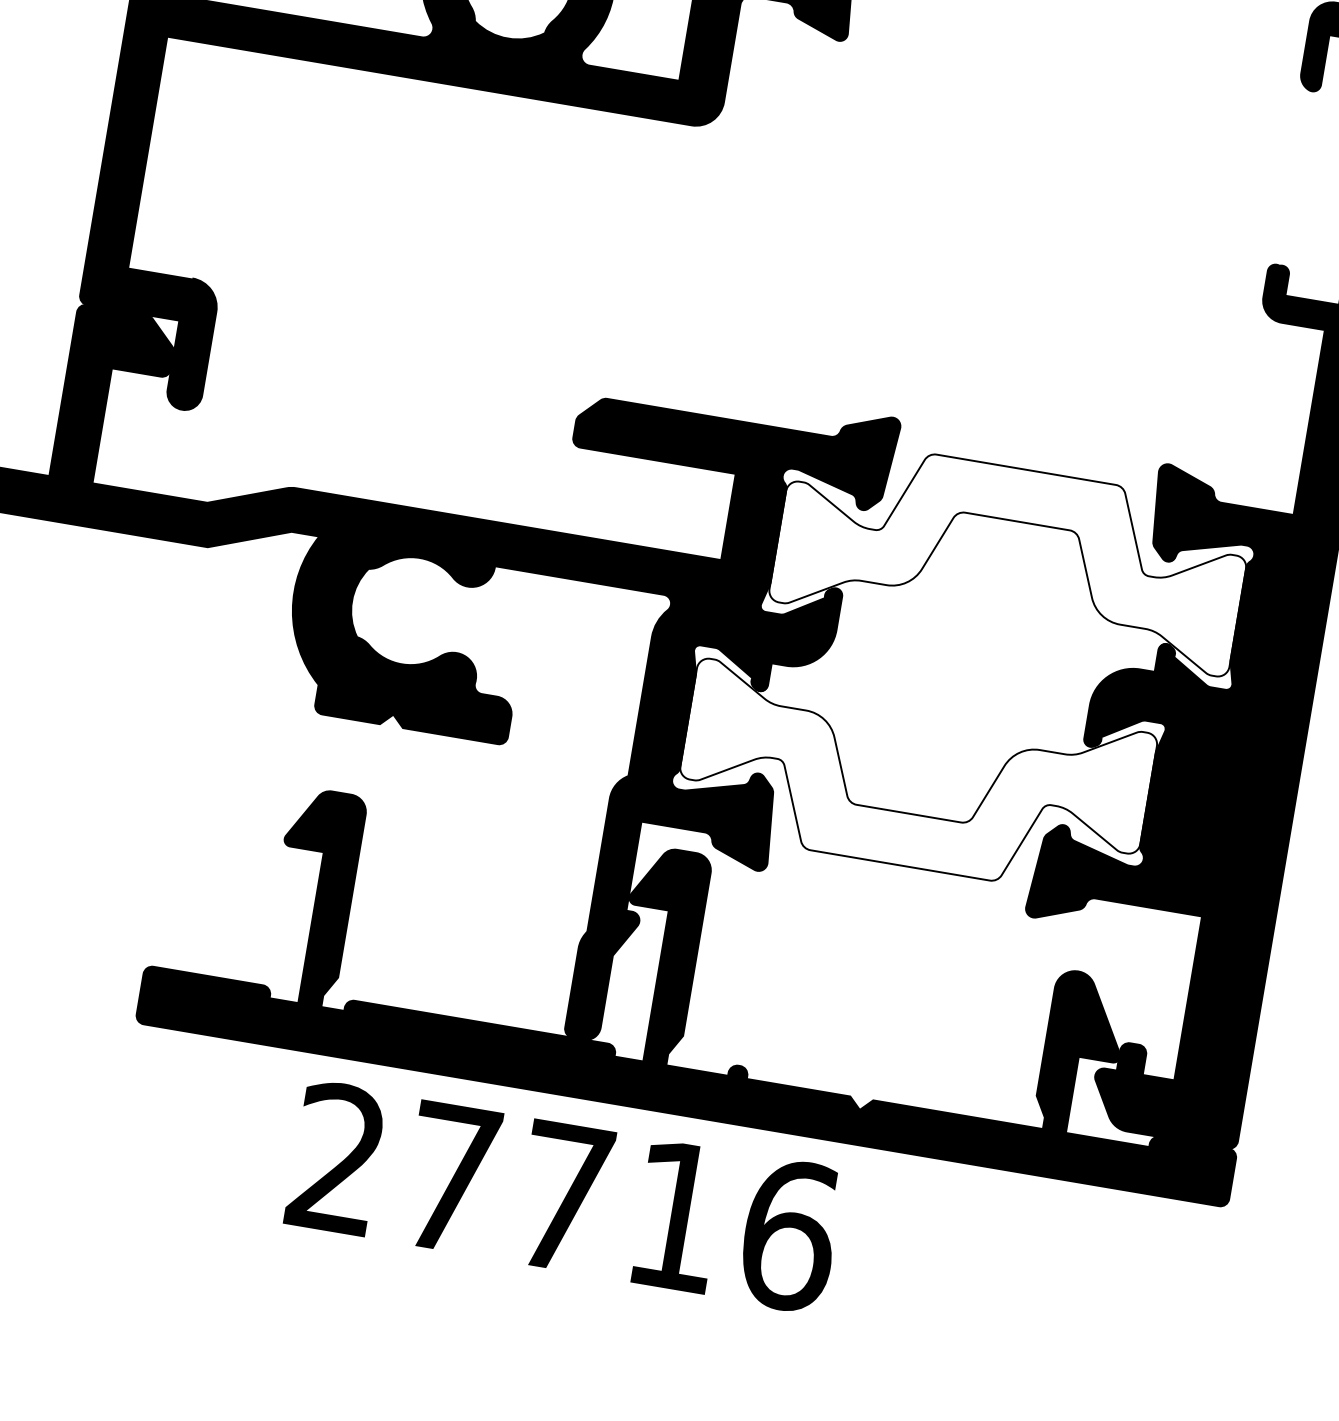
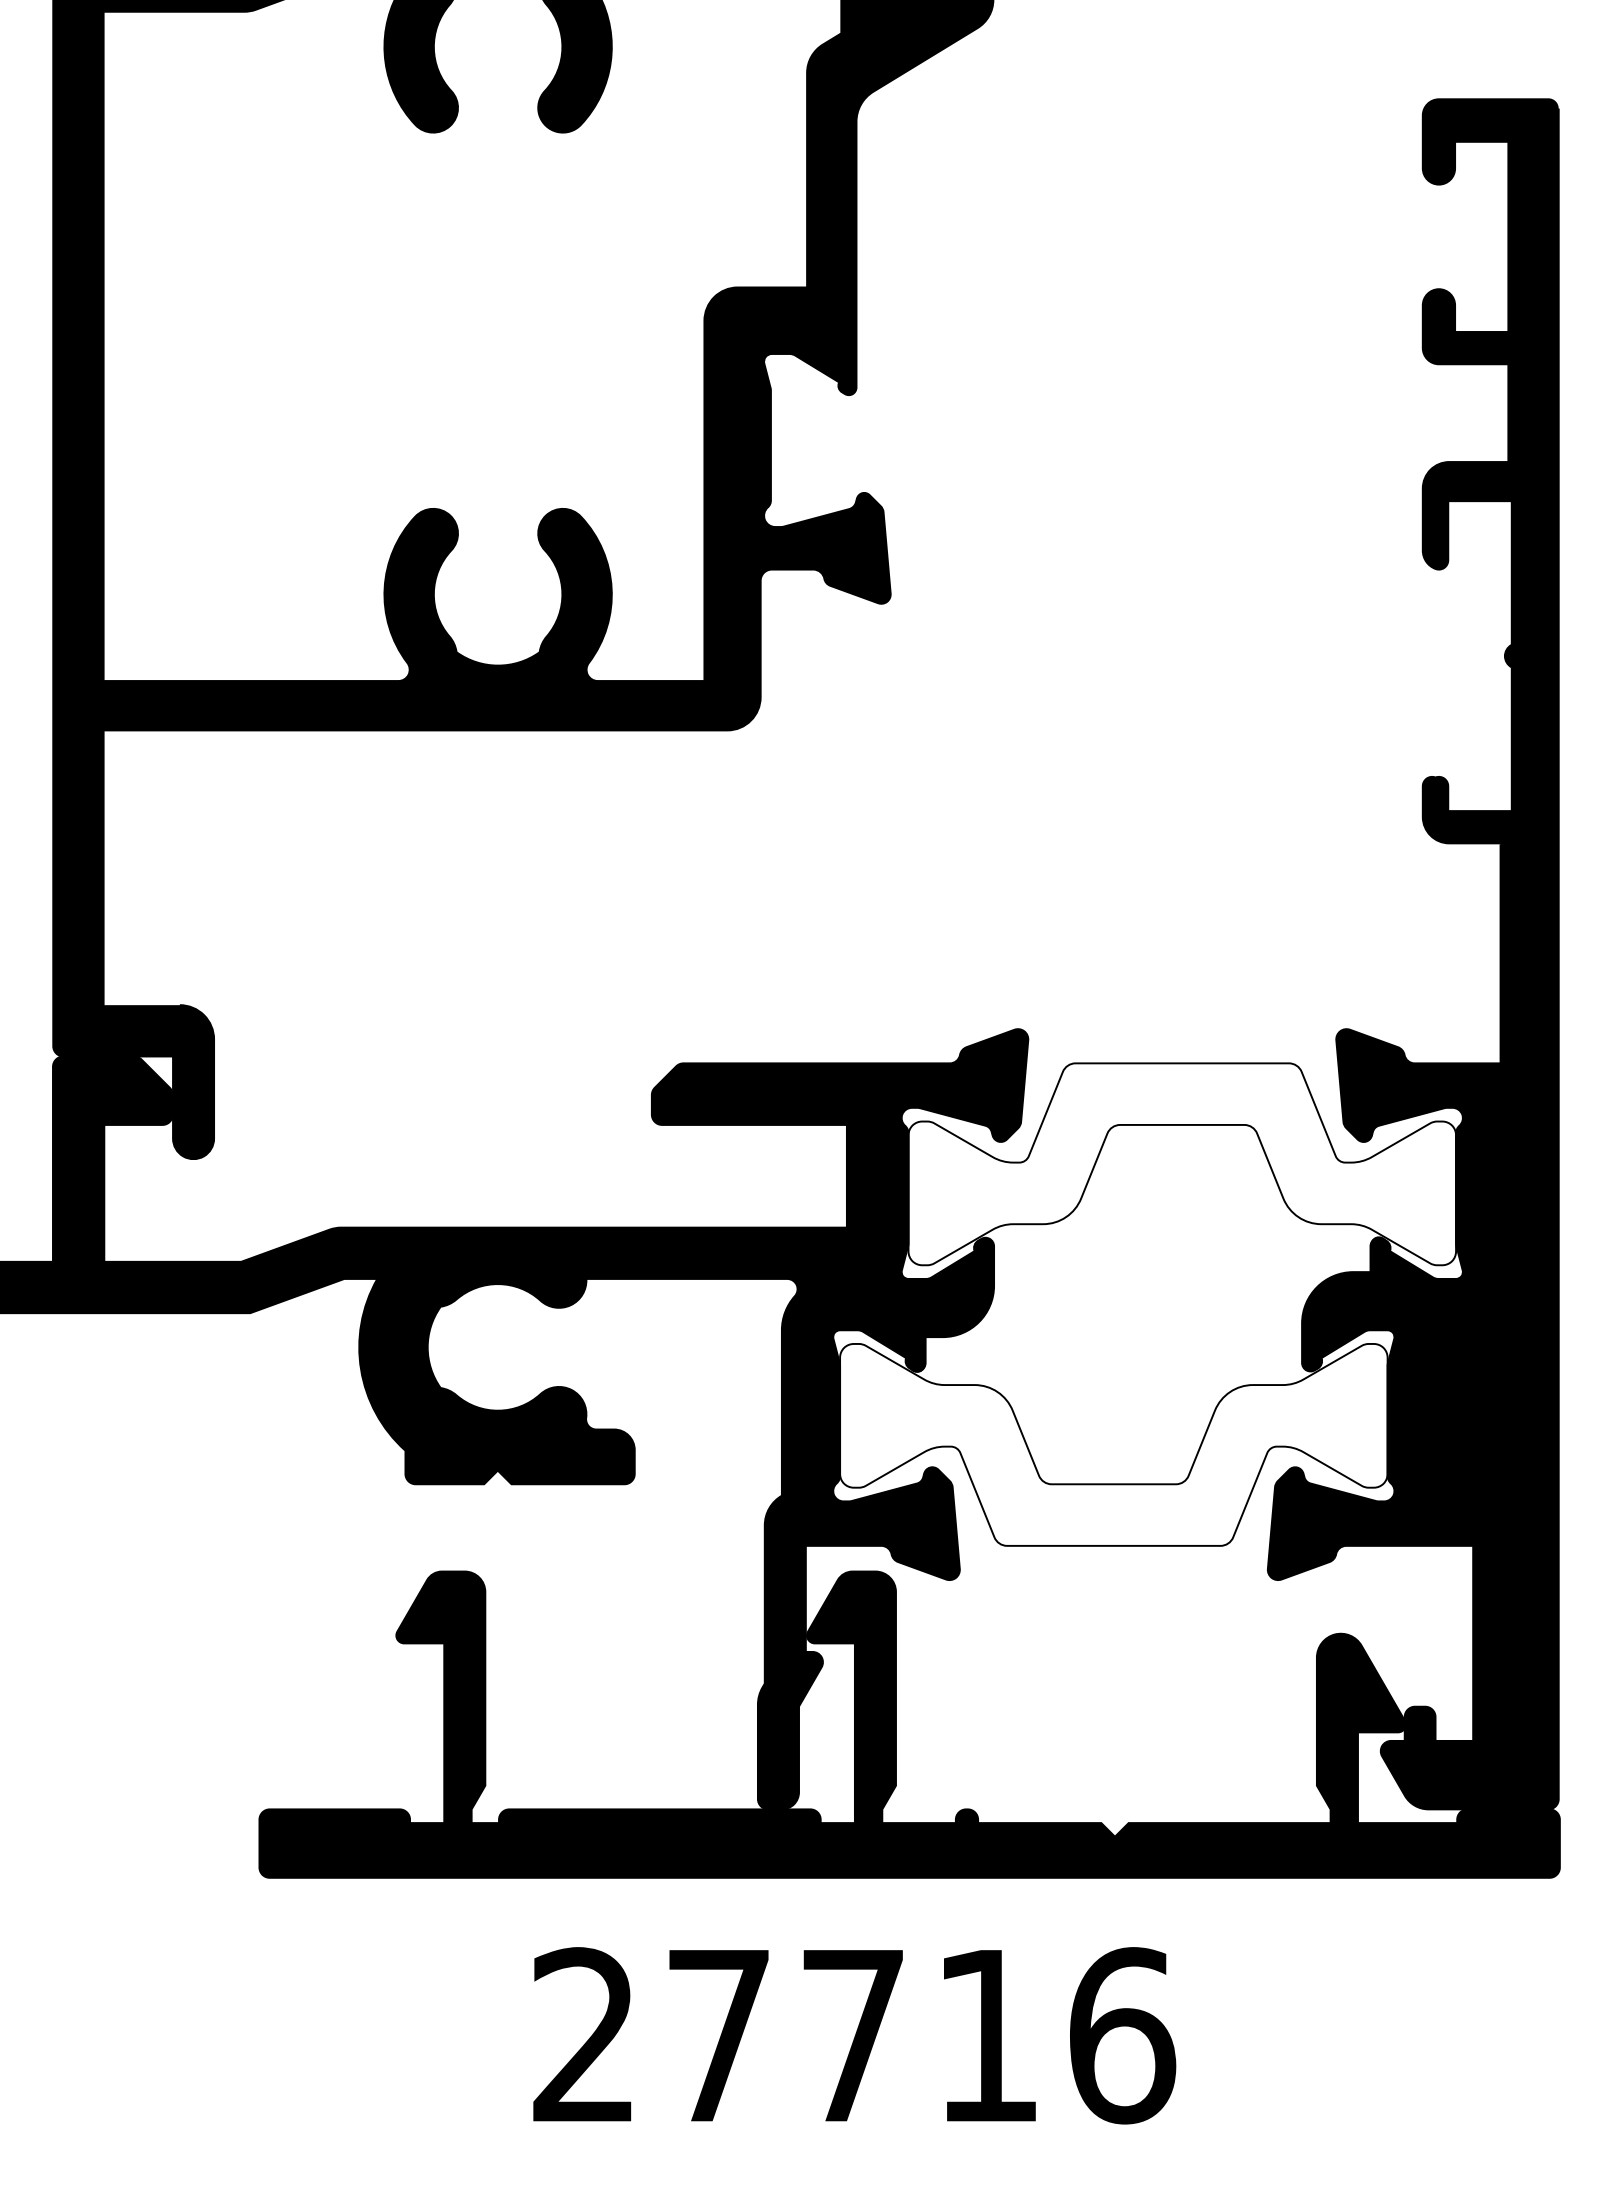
text: (564, 1197) -> (854, 2035), moved

